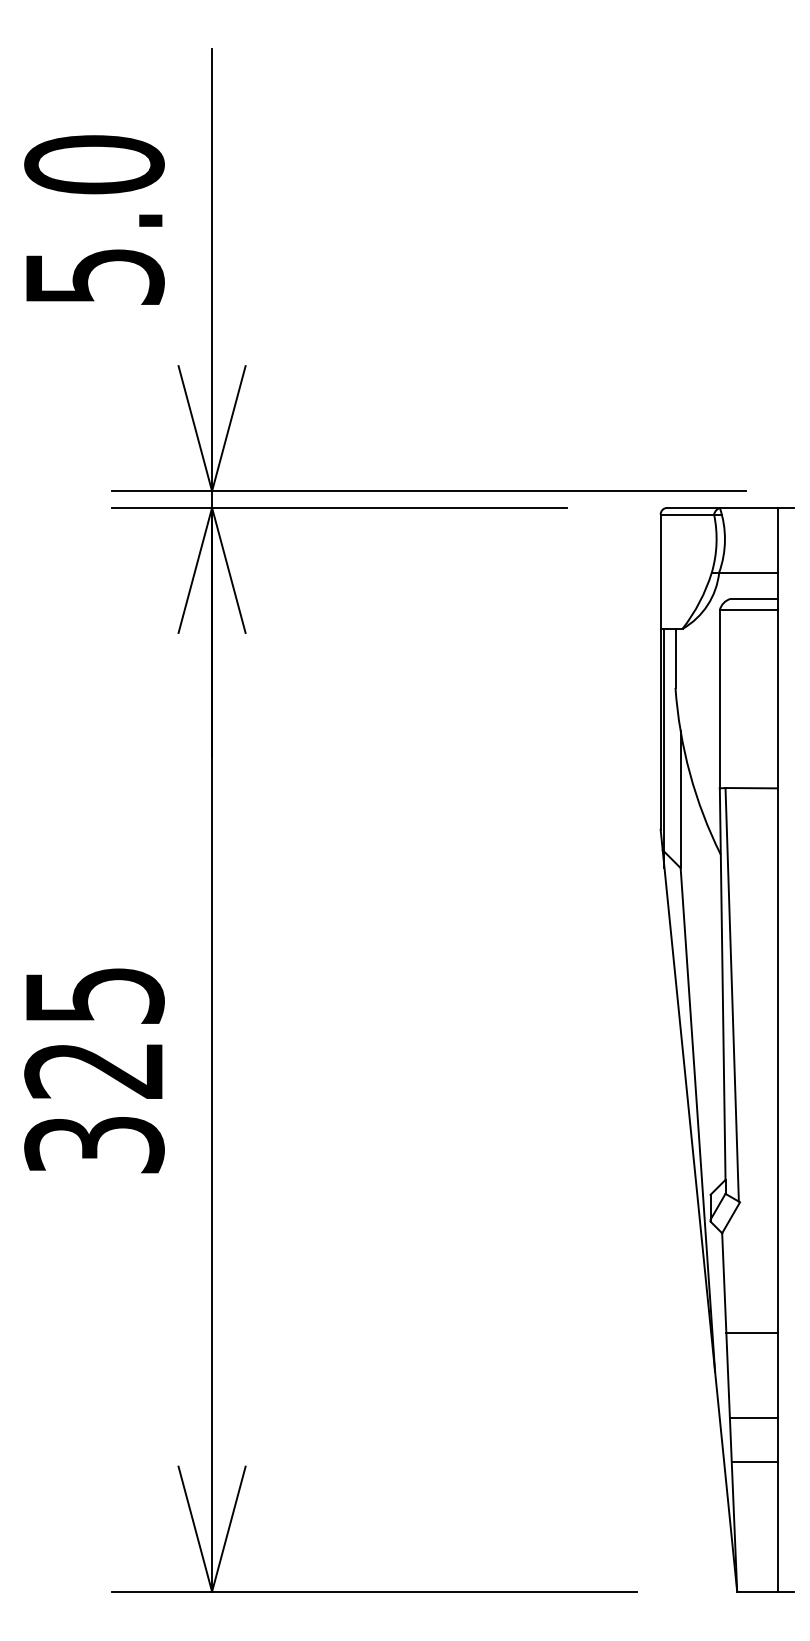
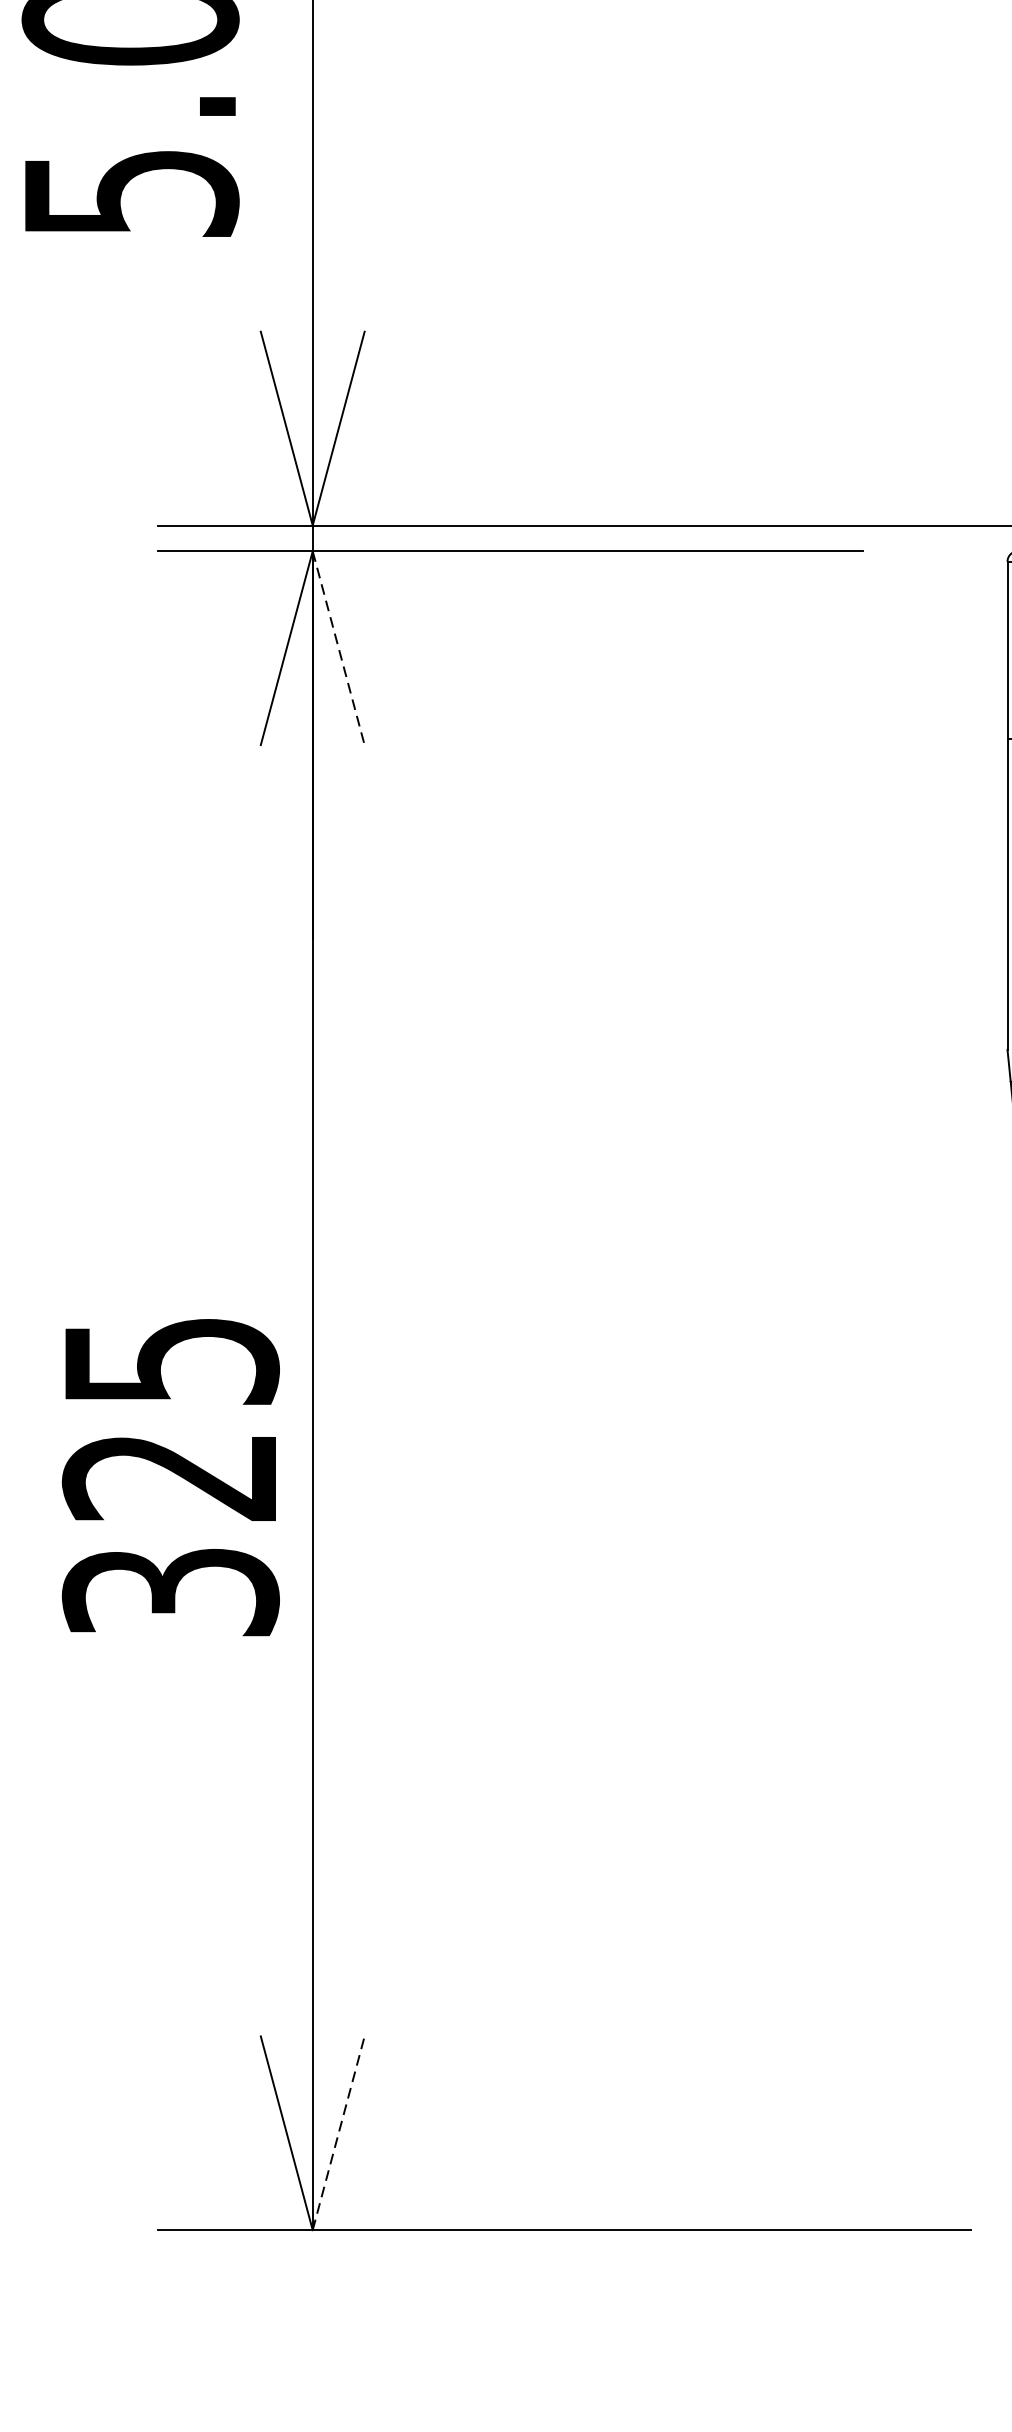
line: (228, 570) -> (338, 648), solid -> dashed
text: (94, 1070) -> (170, 1476), moved
line: (228, 1529) -> (338, 2133), solid -> dashed

